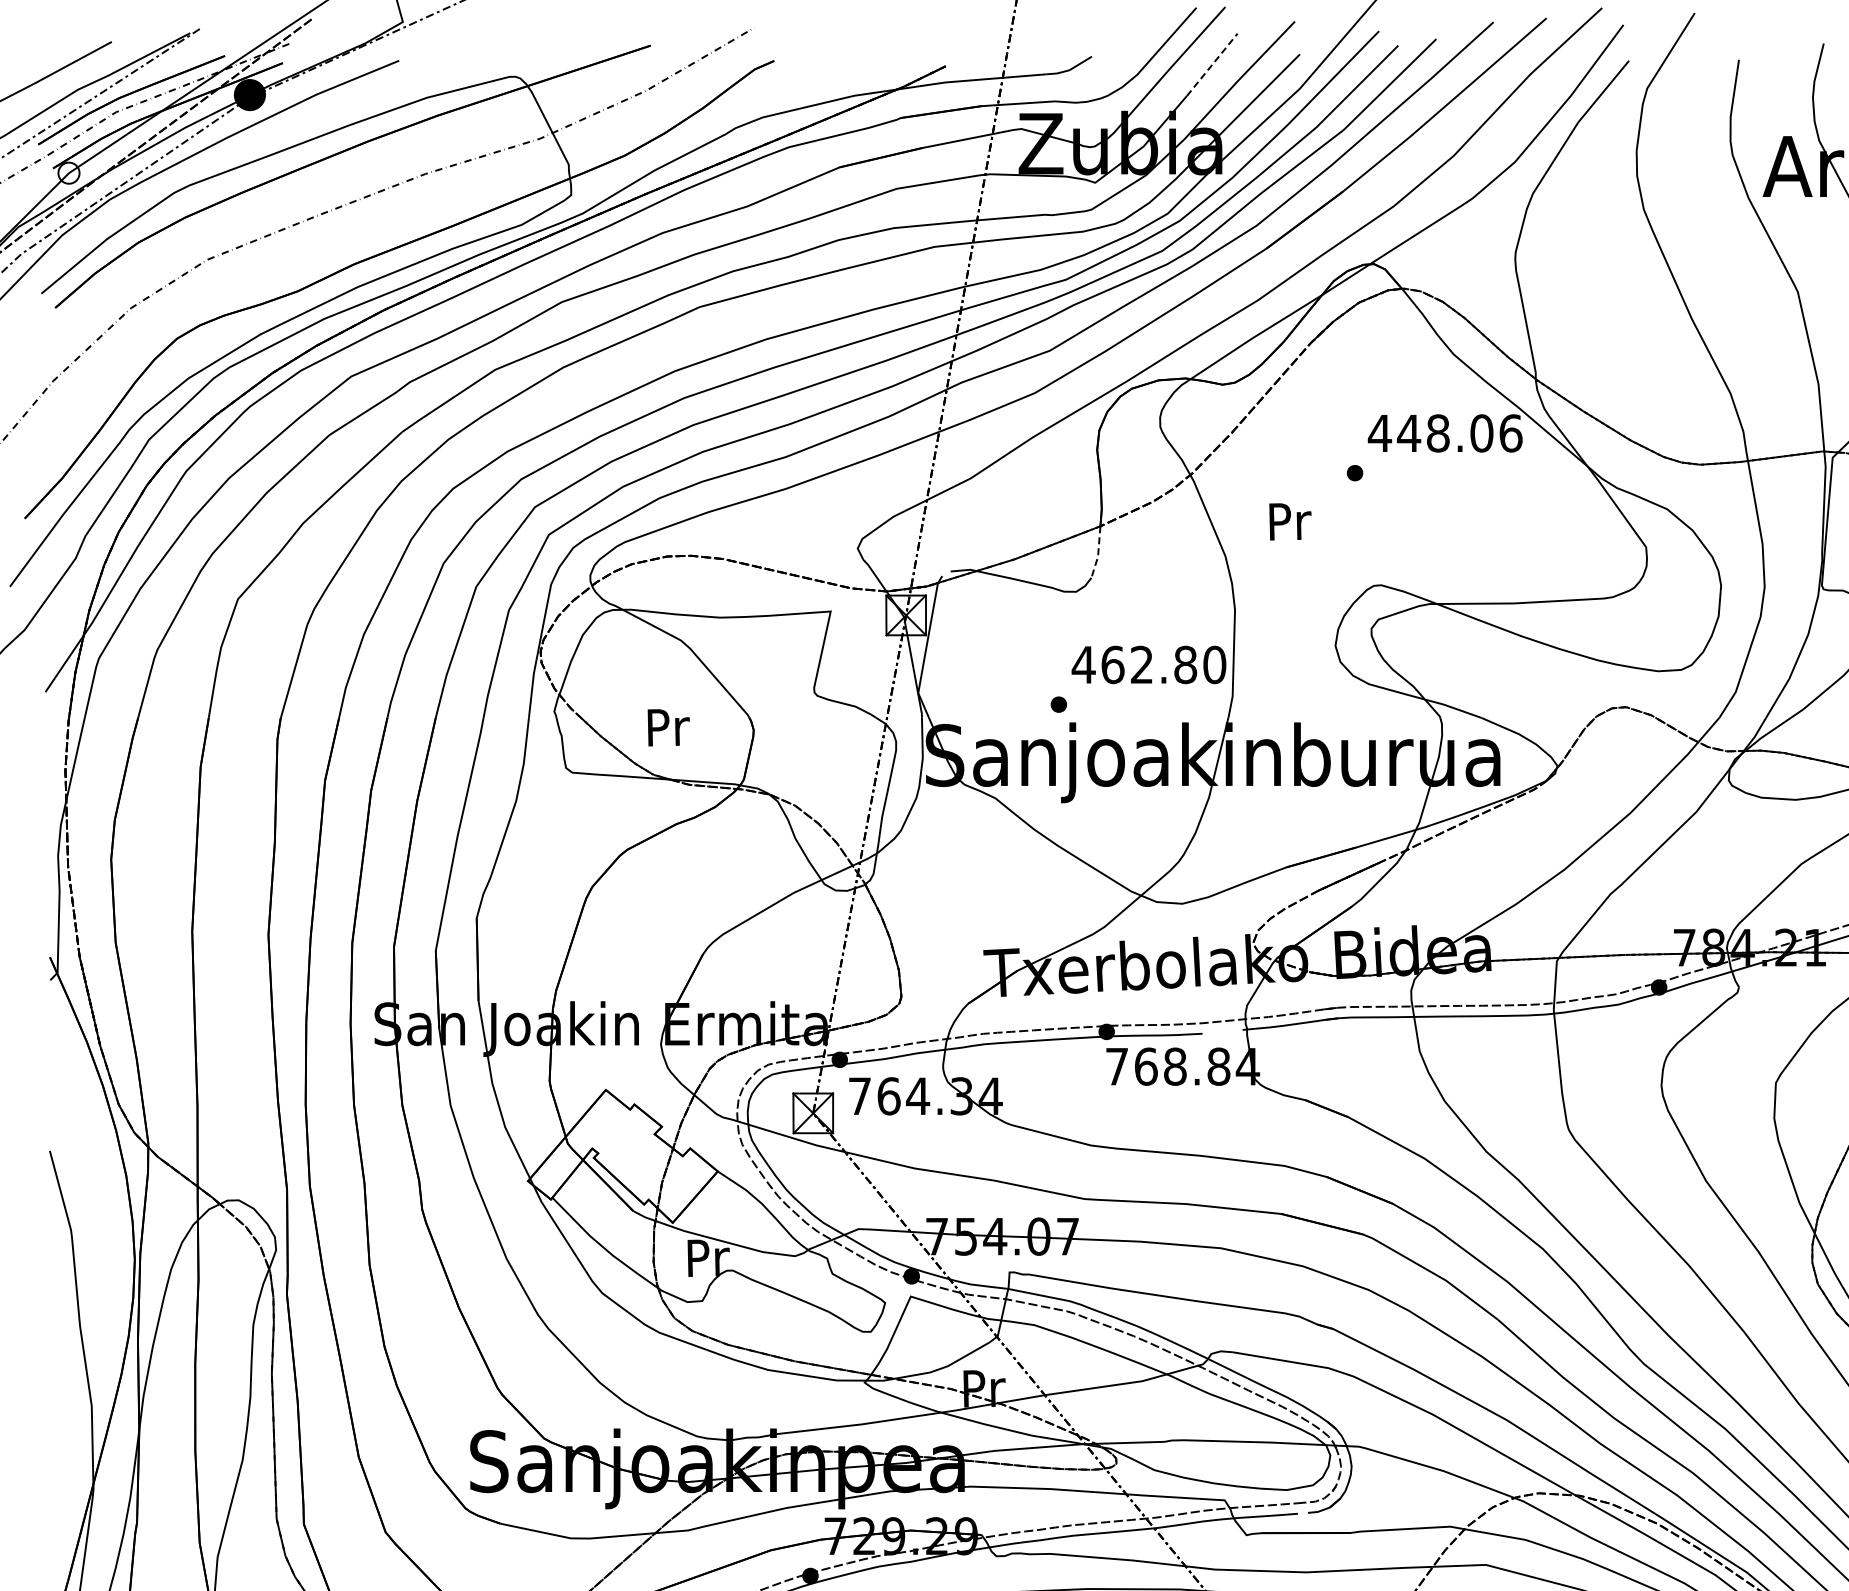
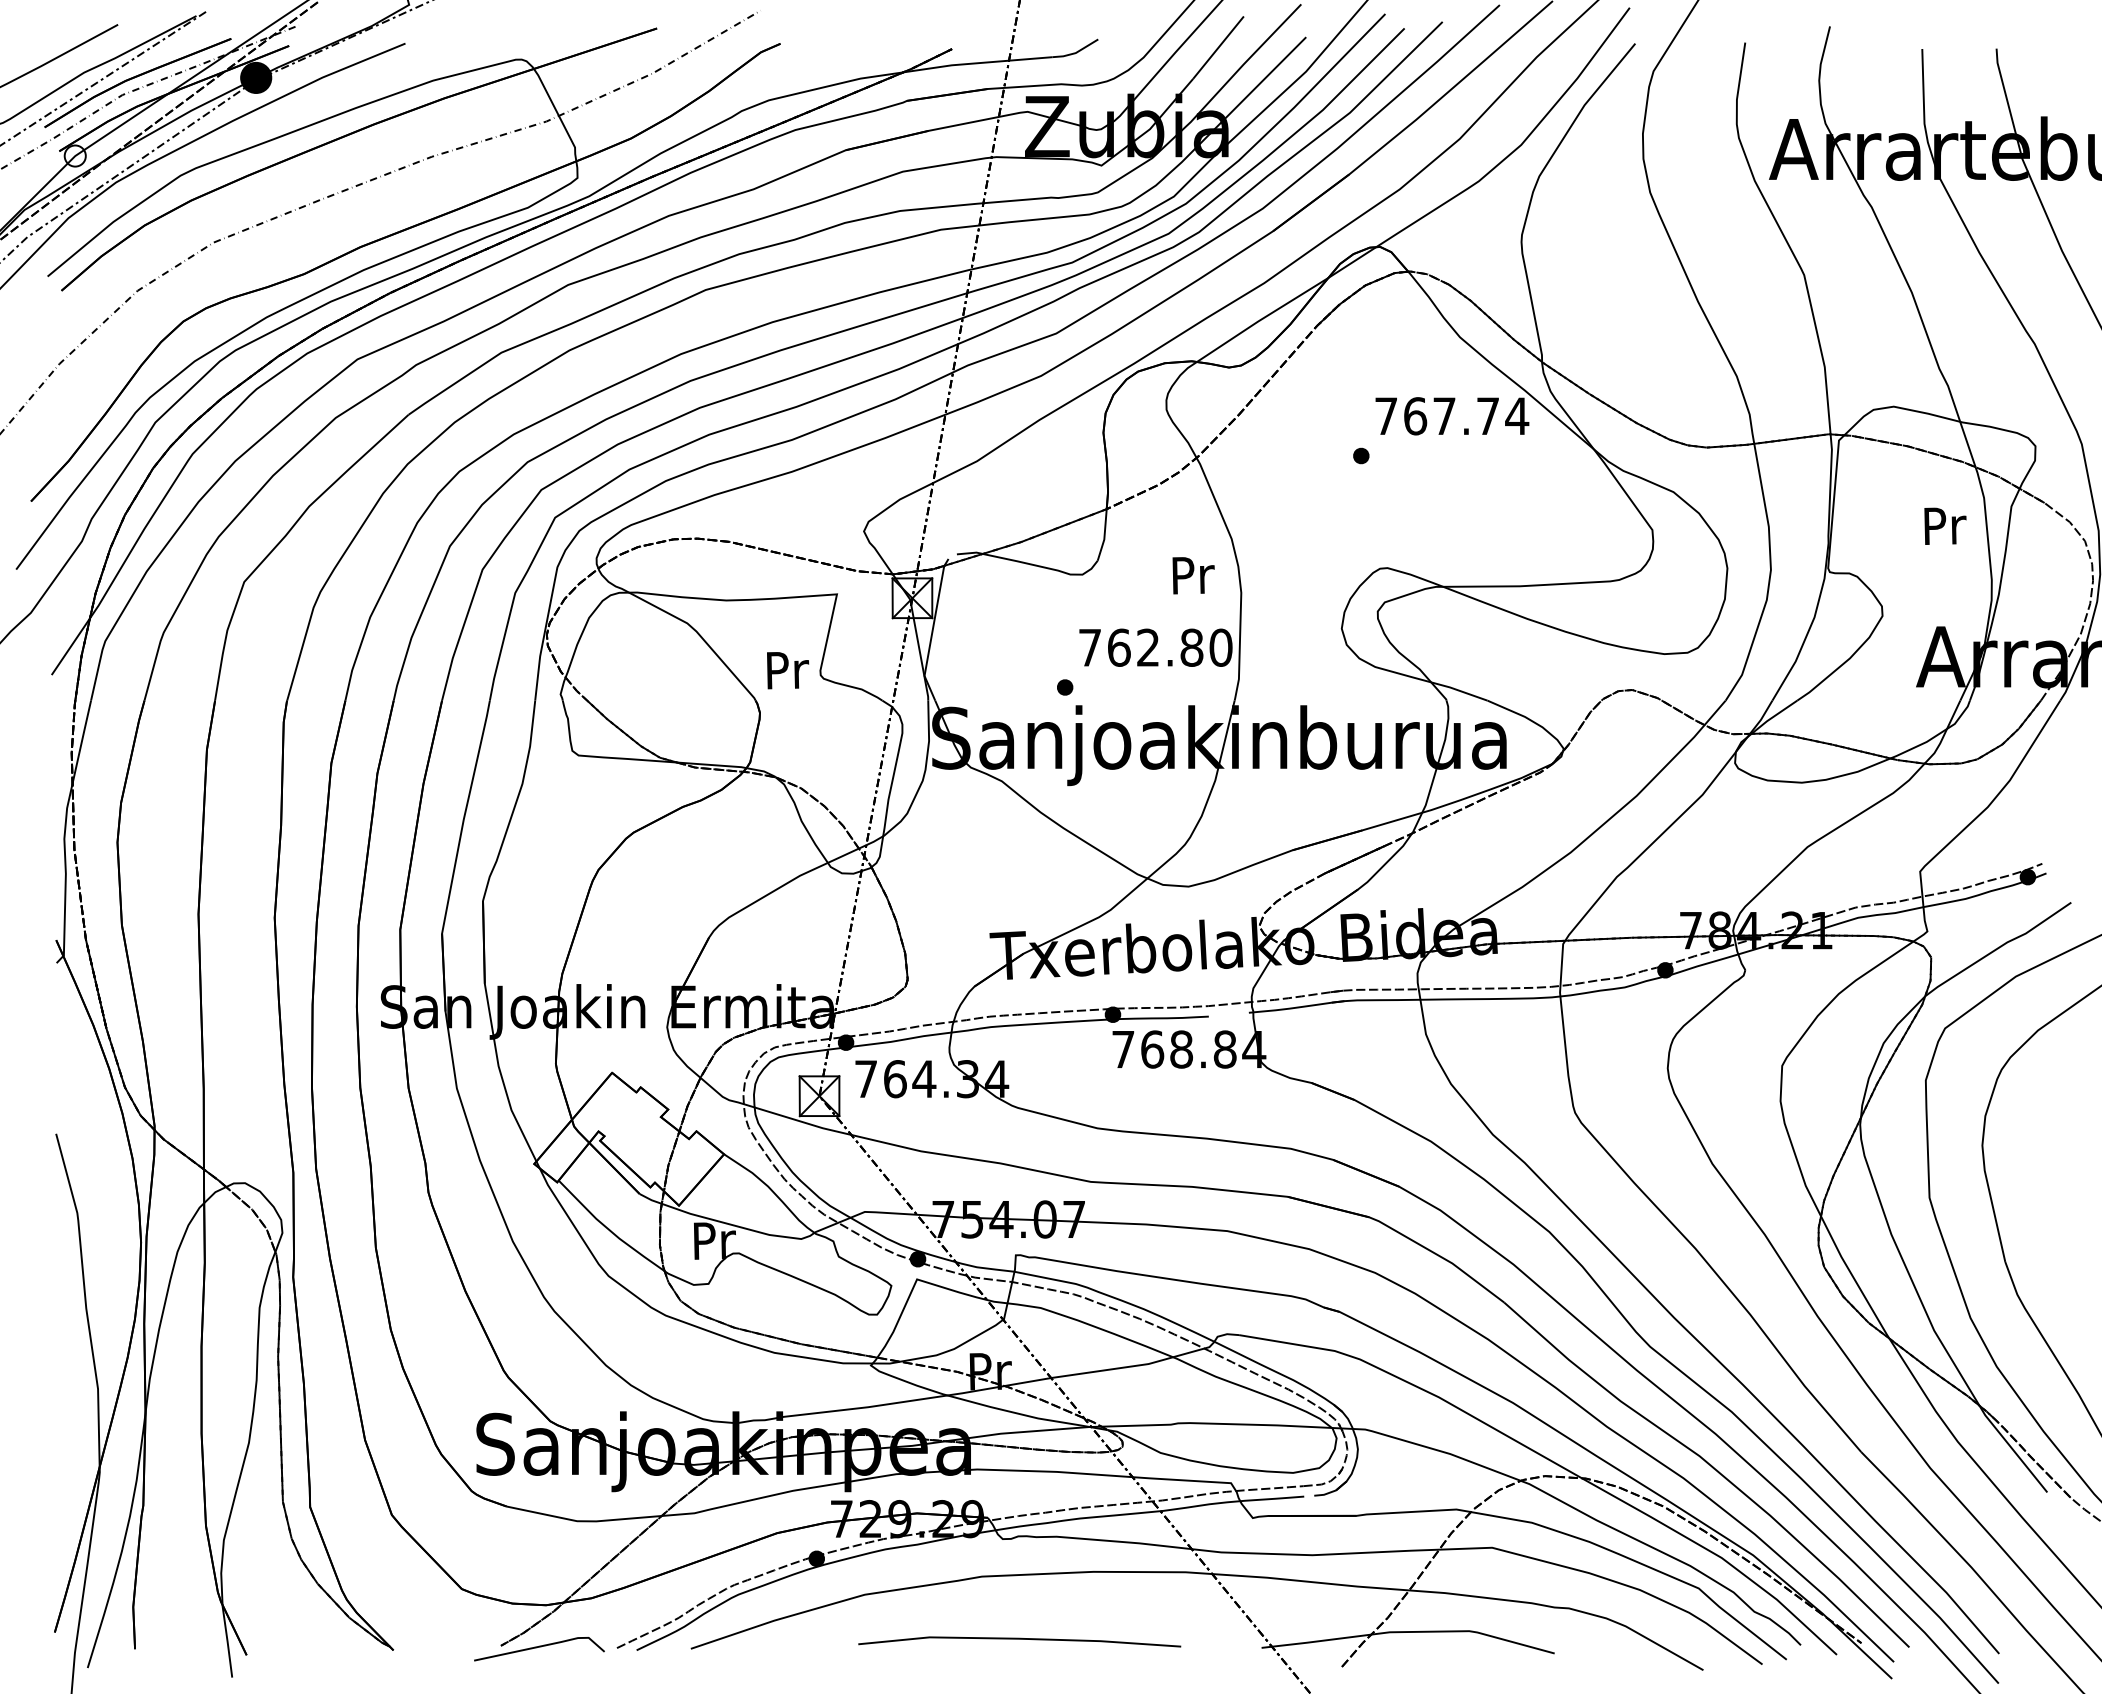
line: (1212, 64) -> (1218, 47), dashed -> solid
text: (1445, 433) -> (1451, 416), 448.06 -> 767.74
text: (1290, 521) -> (1193, 575), moved
line: (1098, 553) -> (1104, 536), dashed -> solid
text: (1083, 664) -> (1089, 647), 462.80 -> 762.80
text: (669, 727) -> (788, 670), moved

